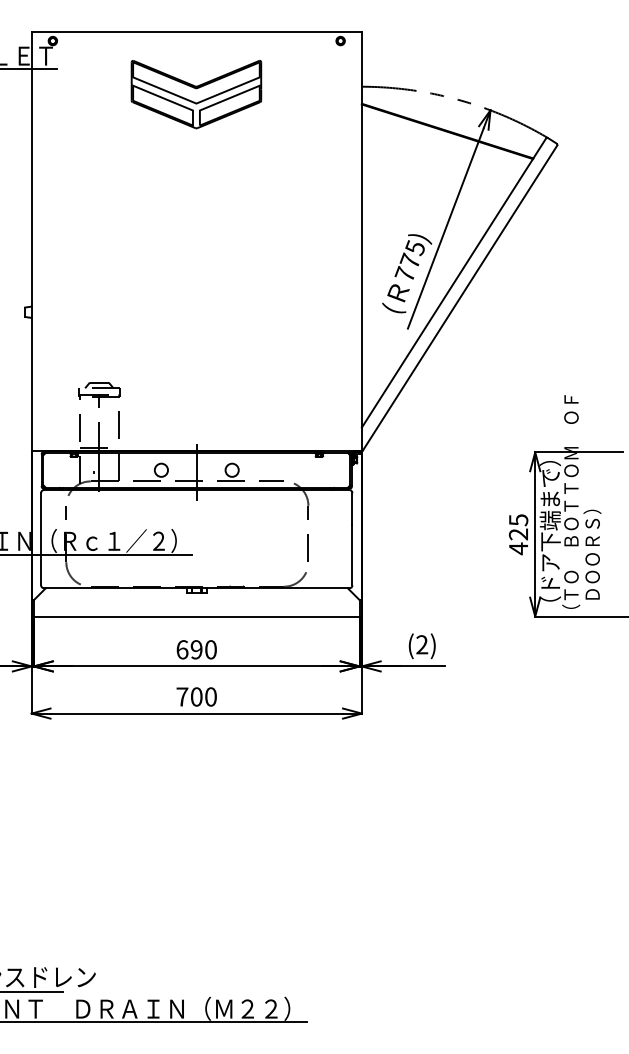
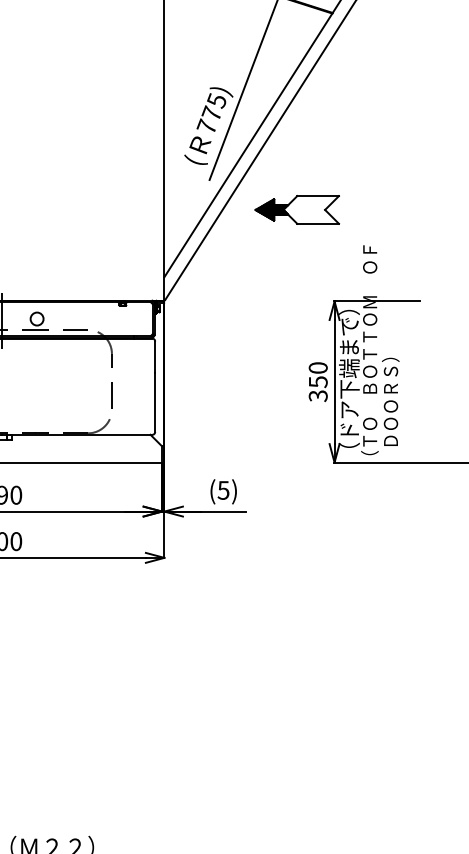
part: (496, 358) -> (296, 209), added
text: (518, 534) -> (318, 382), 425 -> 350
text: (422, 644) -> (223, 490), (2) -> (5)

